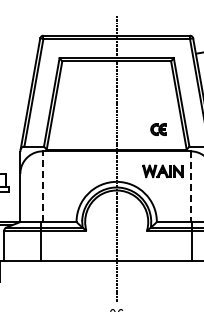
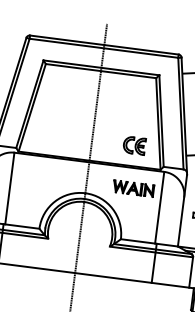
part: (158, 129) -> (134, 145), size x1.43
line: (42, 186) -> (9, 188), dashed -> solid
line: (190, 187) -> (159, 208), dashed -> solid

